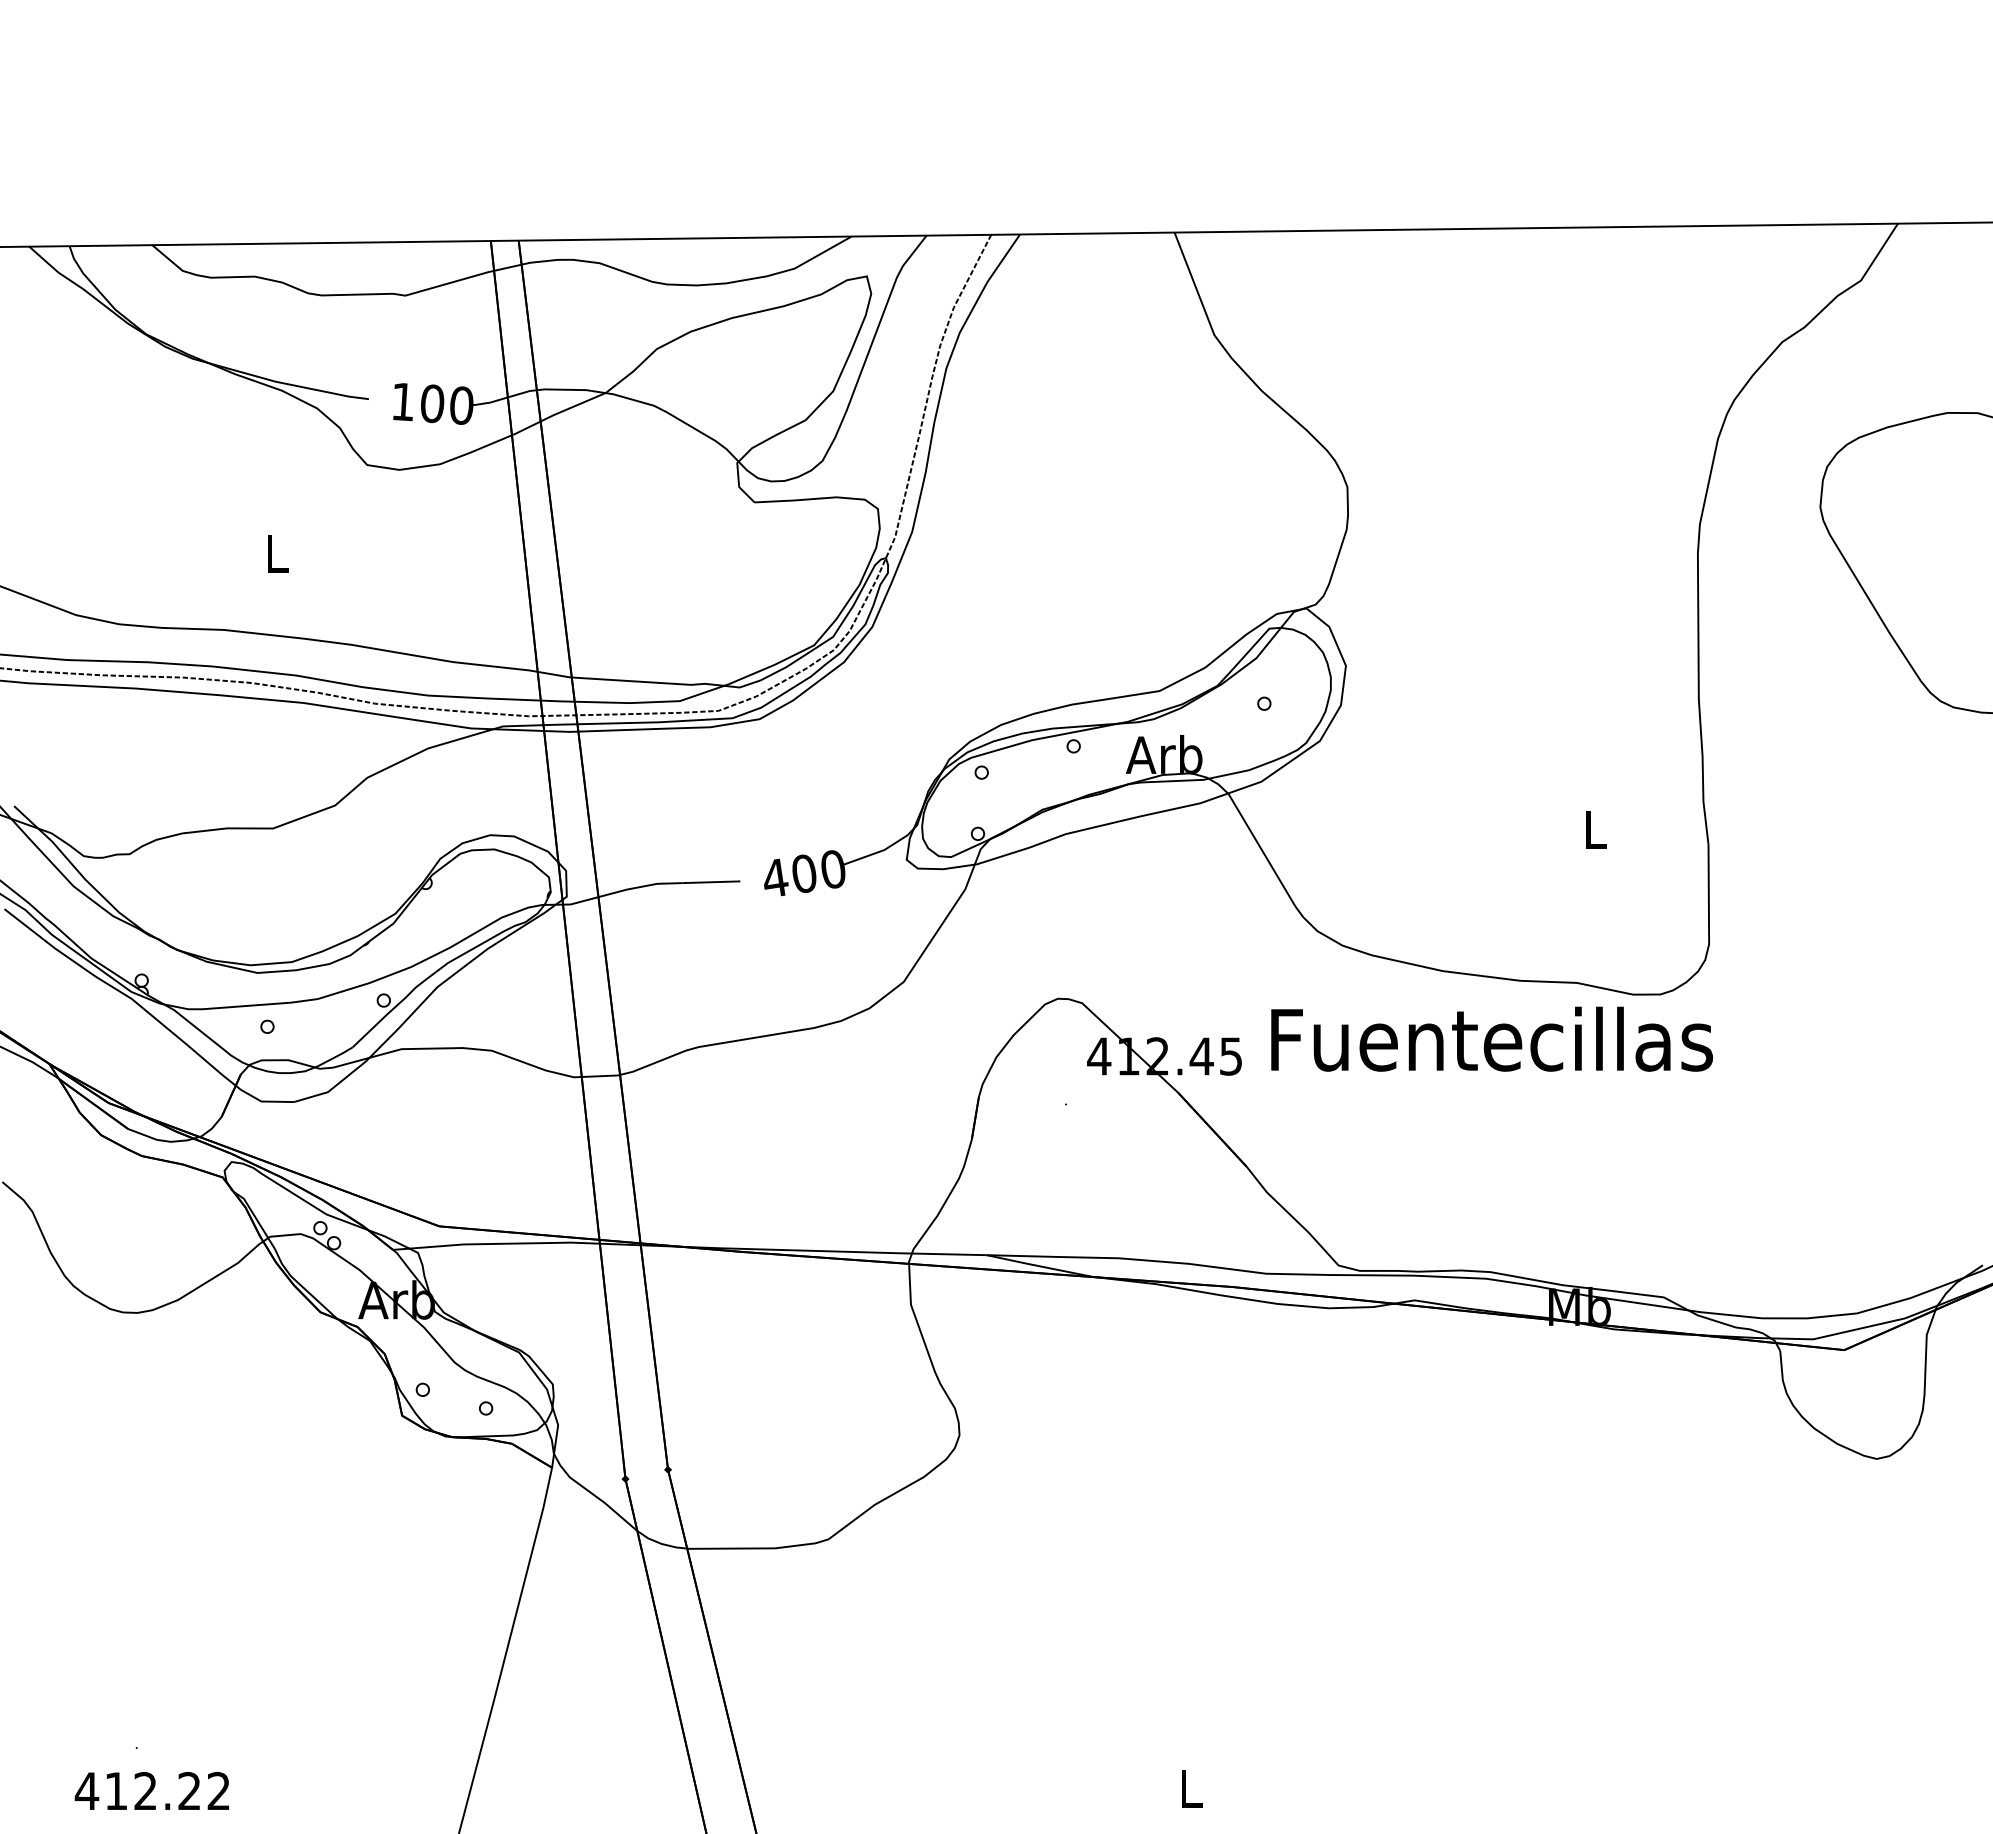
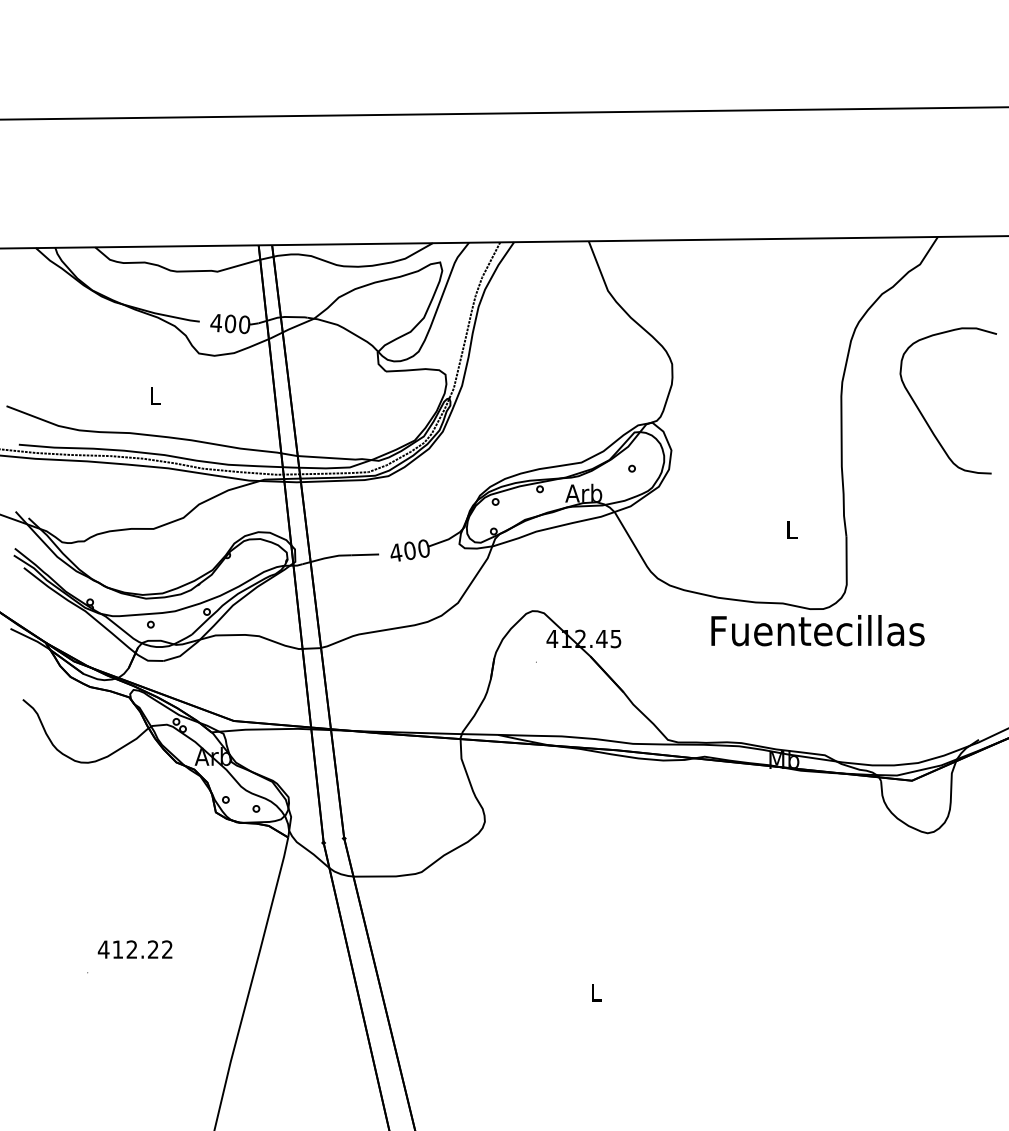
text: (401, 402) -> (215, 323), 100 -> 400
text: (1491, 1038) -> (817, 630), moved
text: (150, 1790) -> (134, 949), moved

